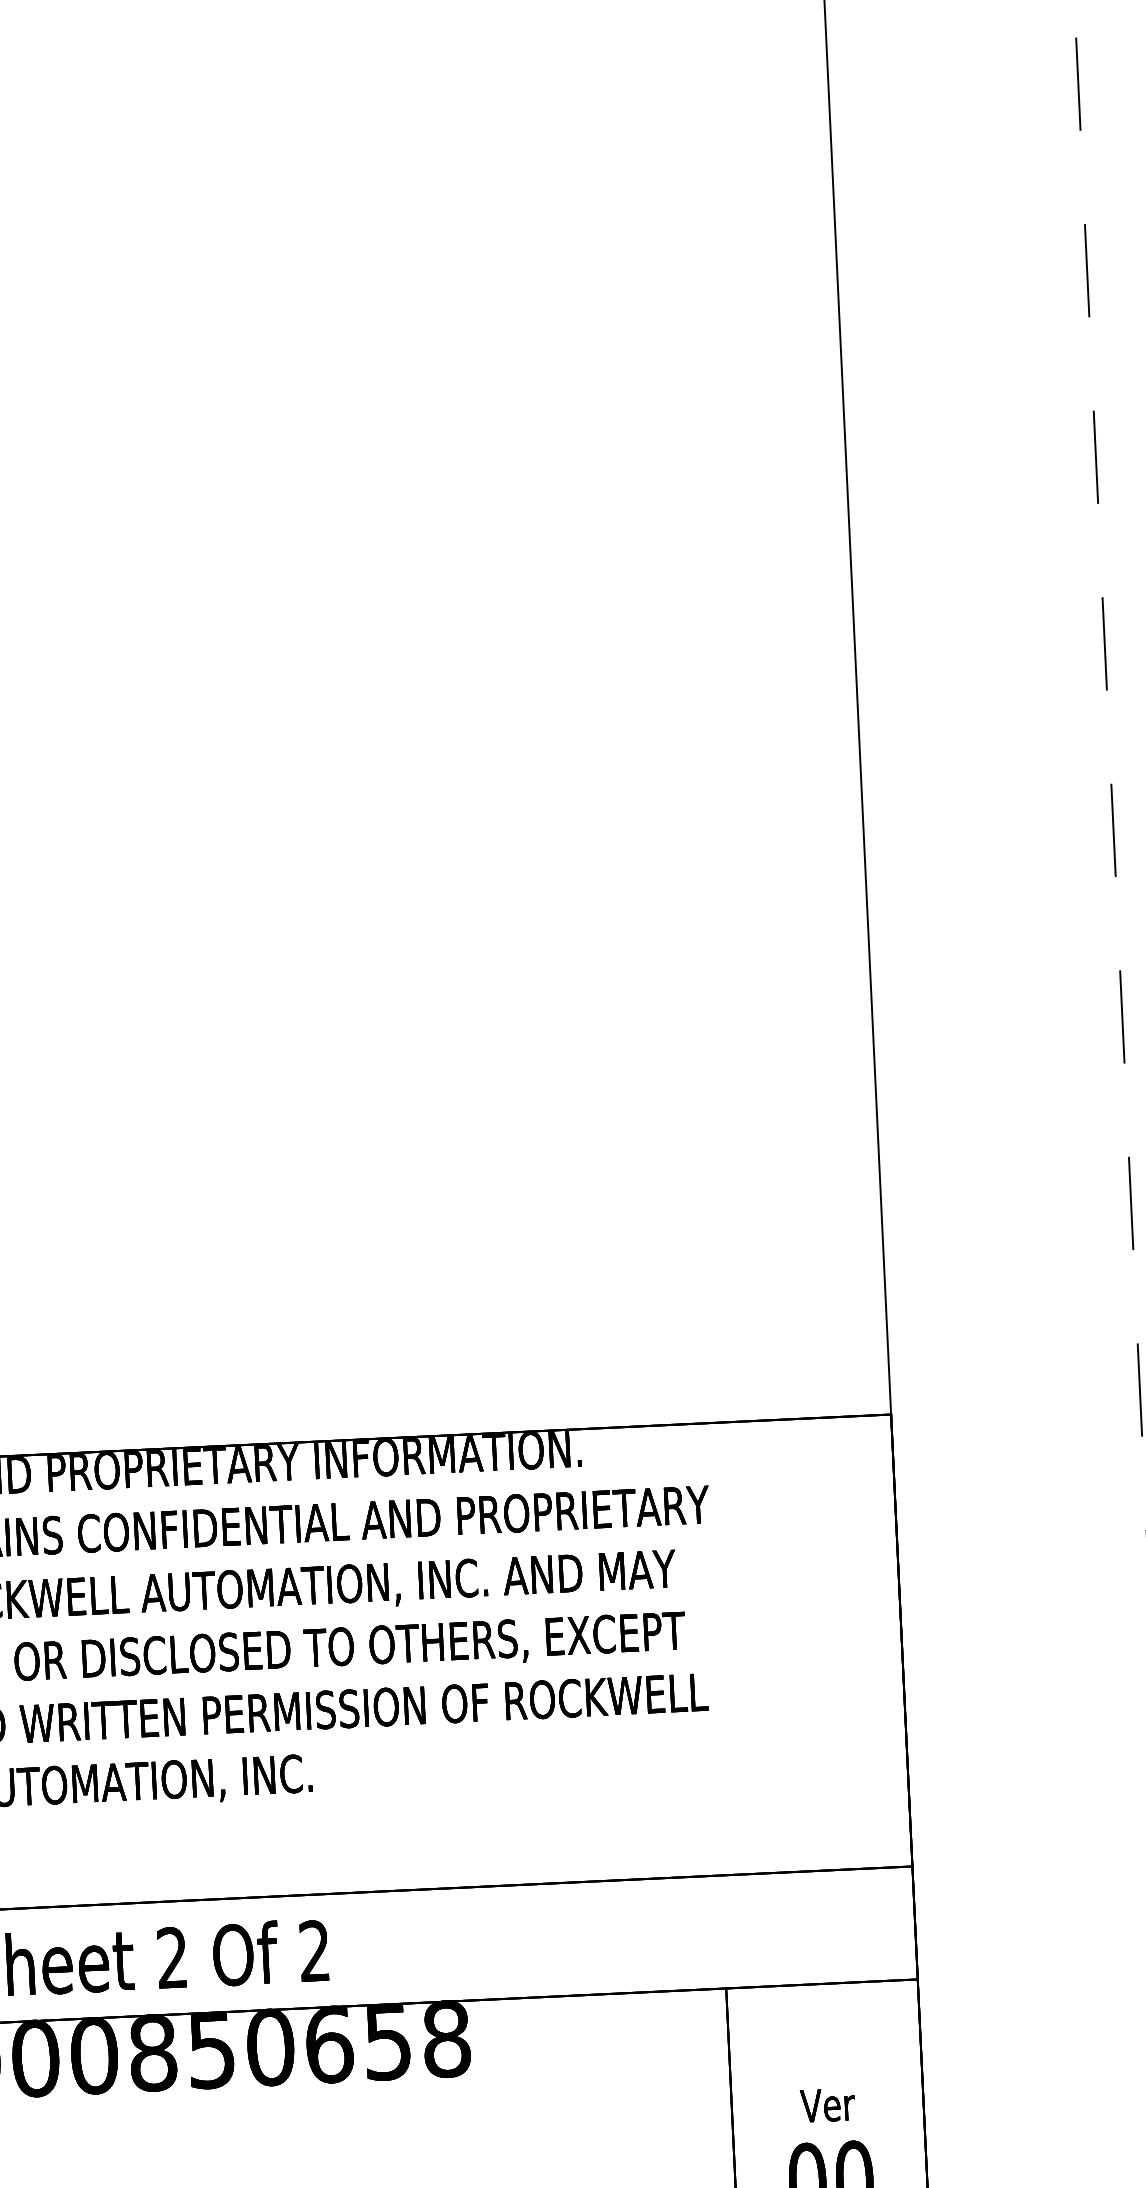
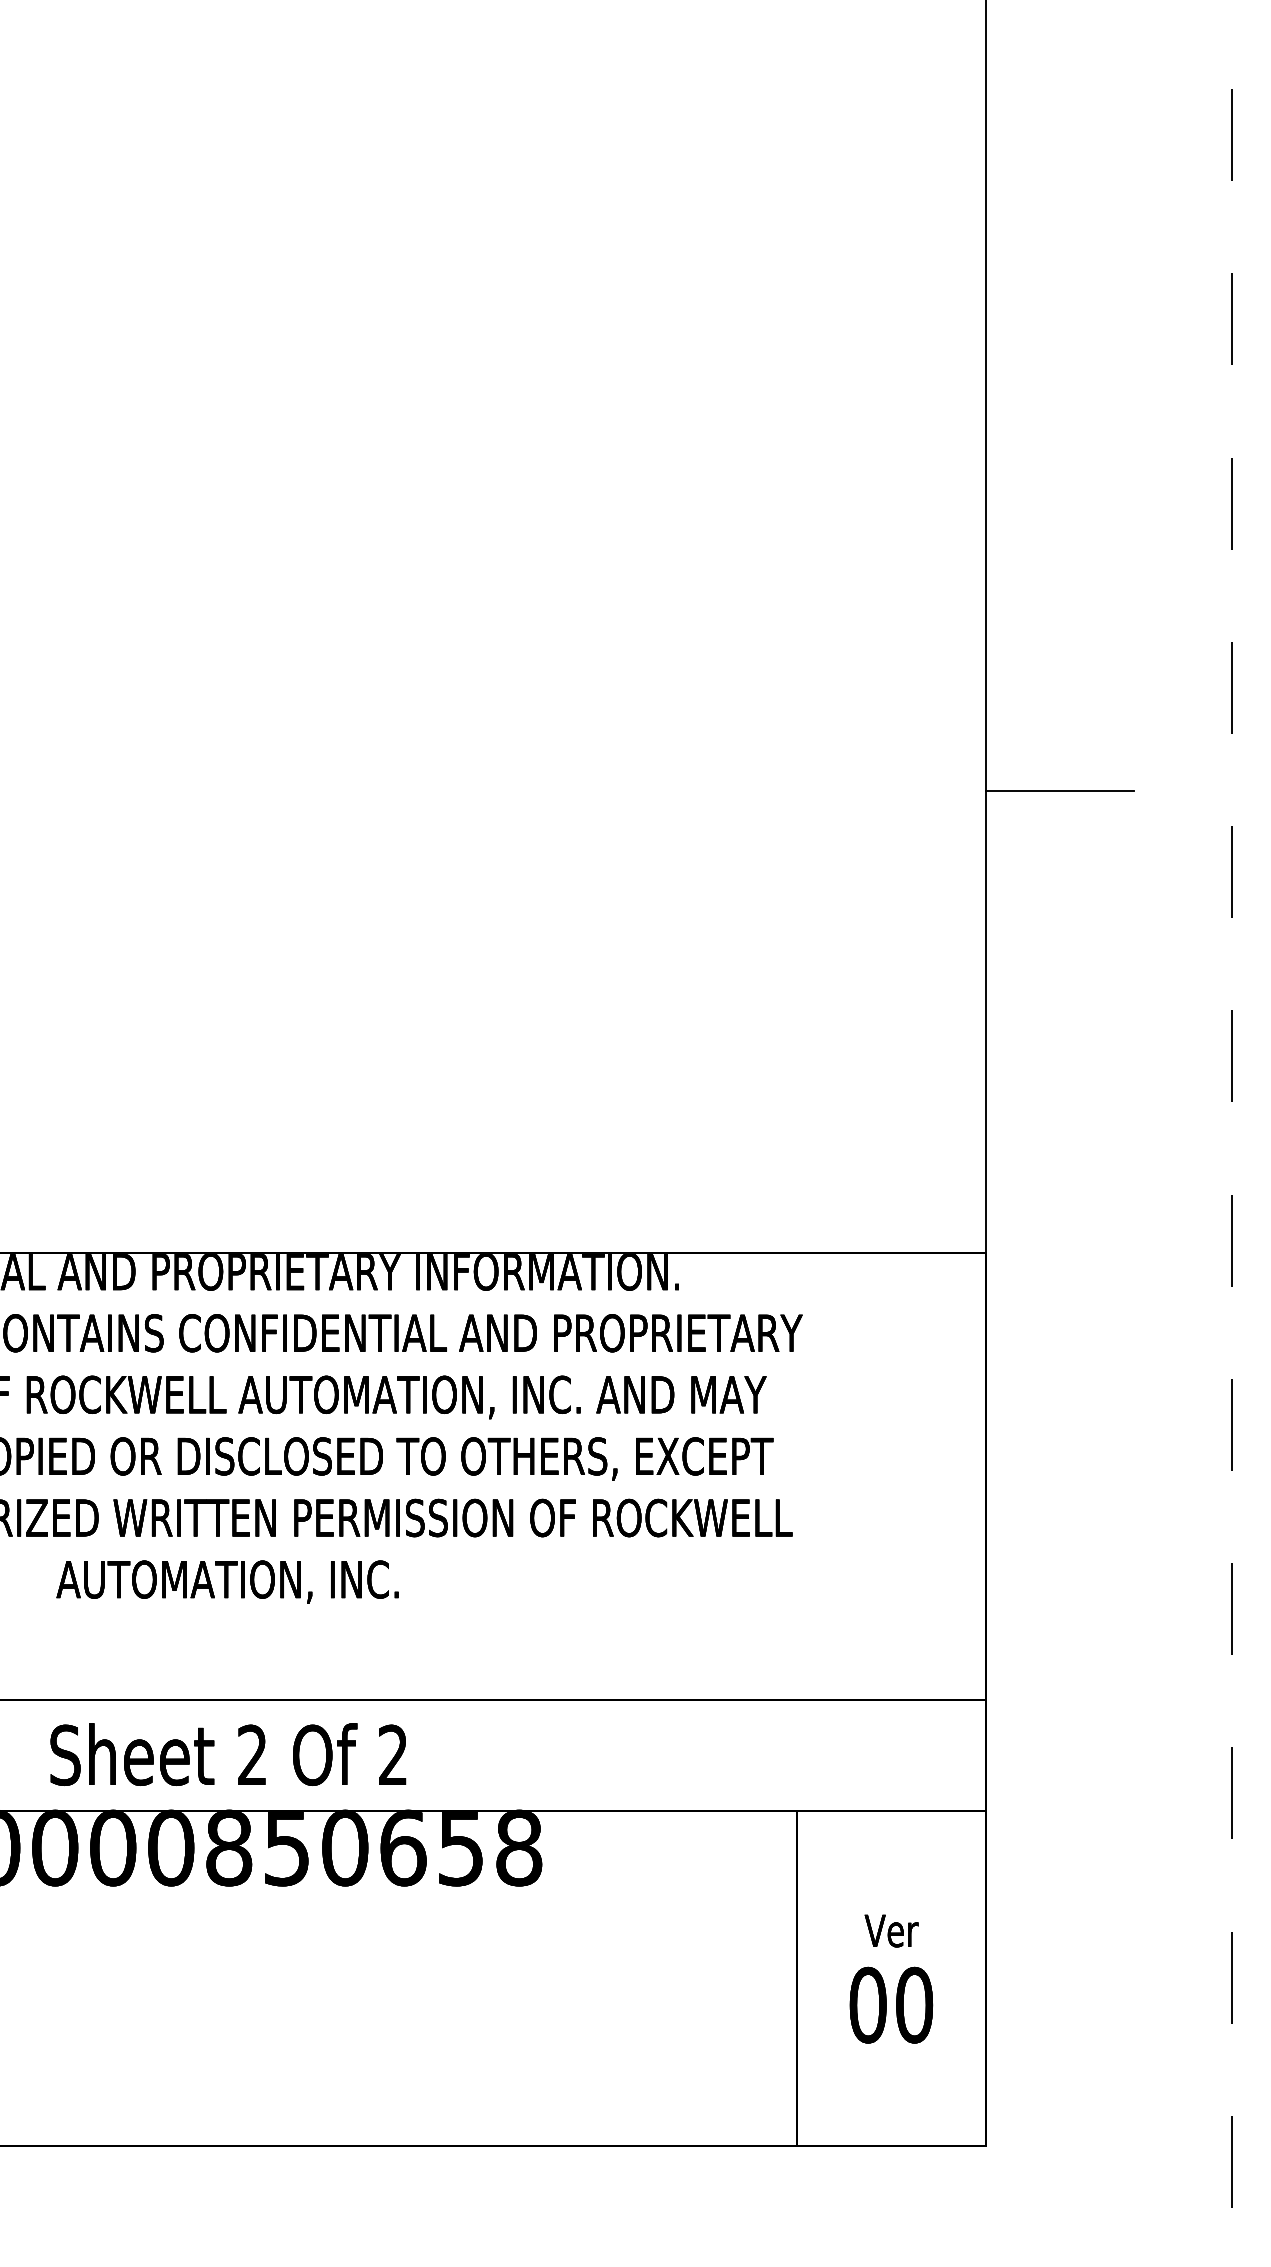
line: (943, 943) -> (1059, 791), added

